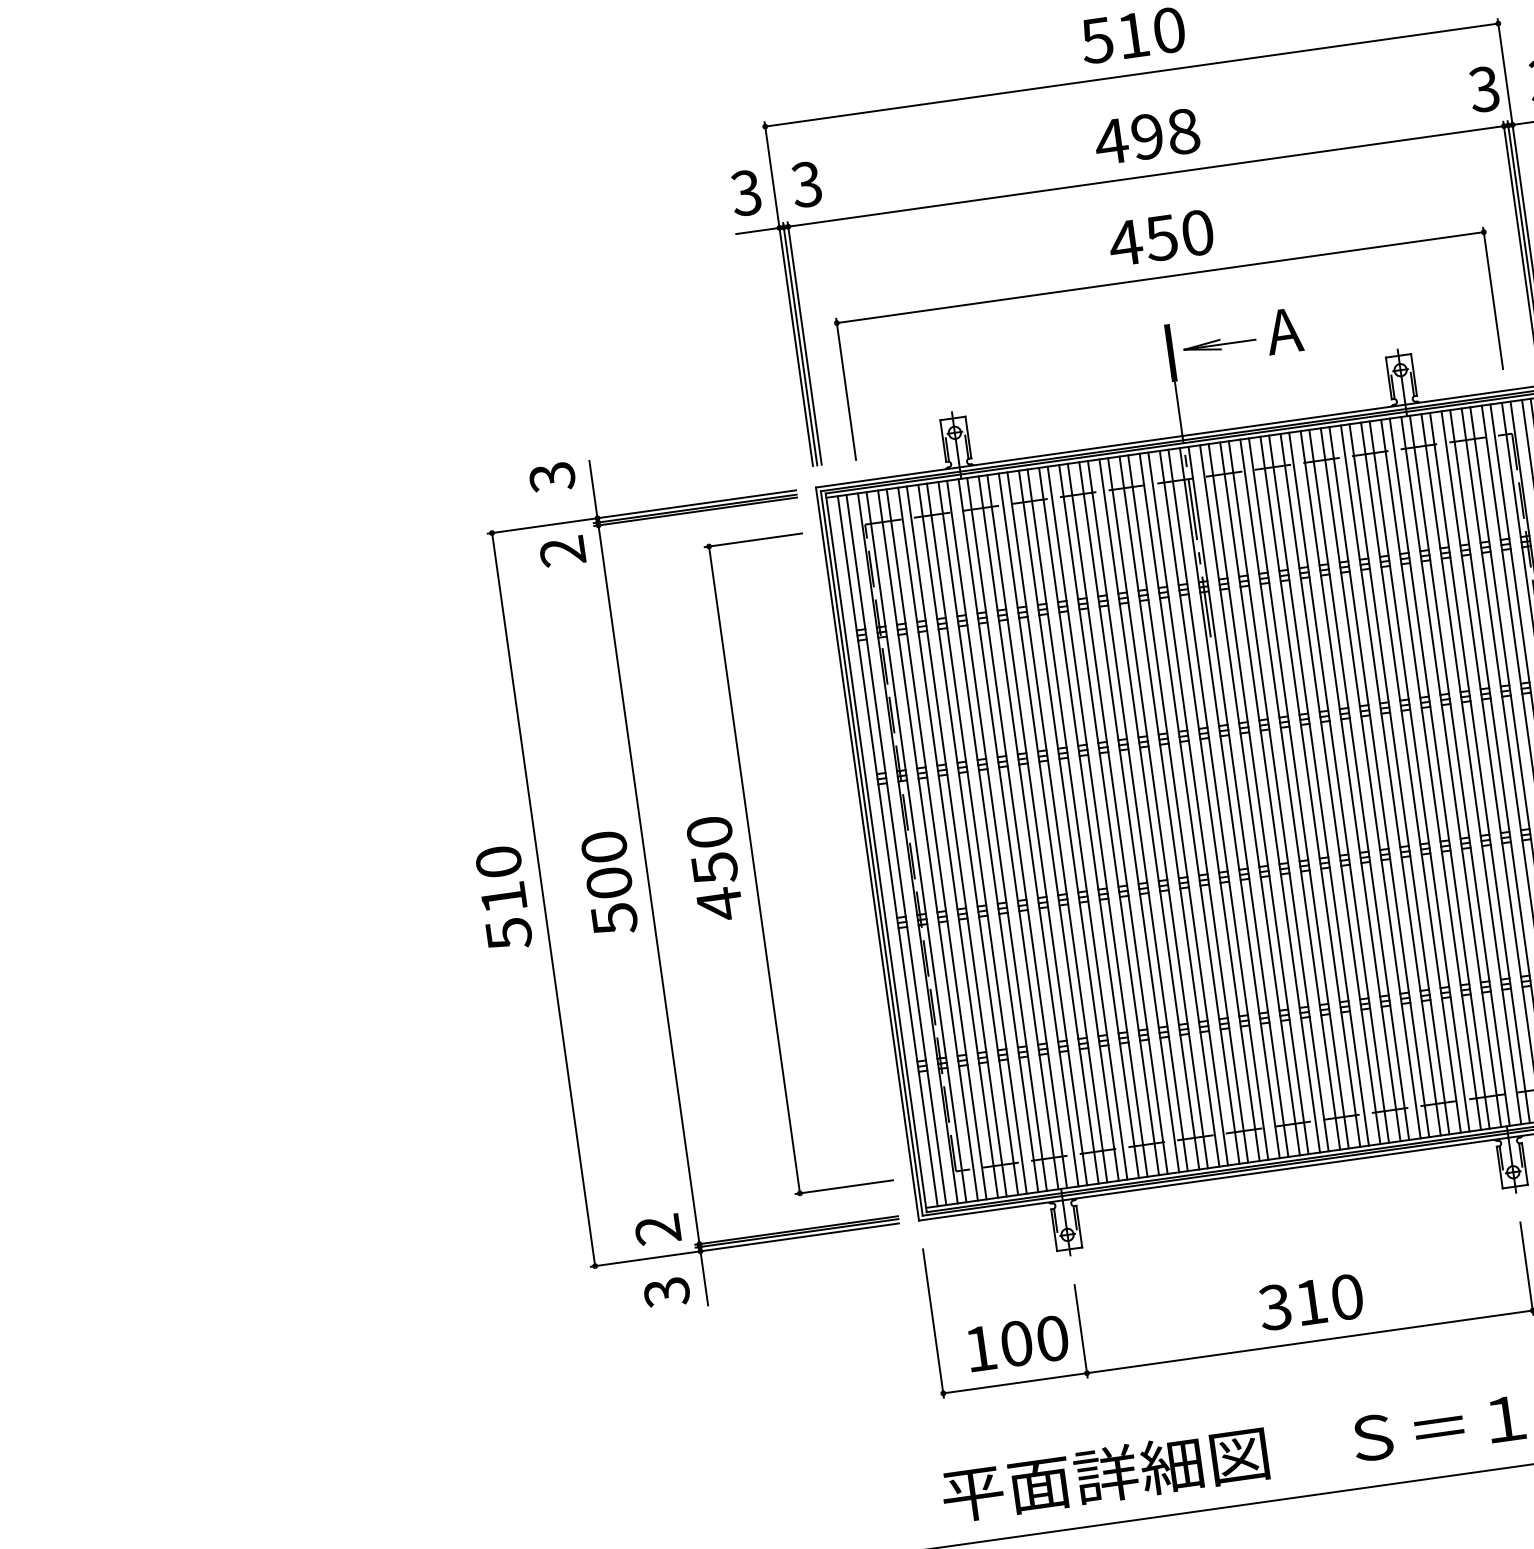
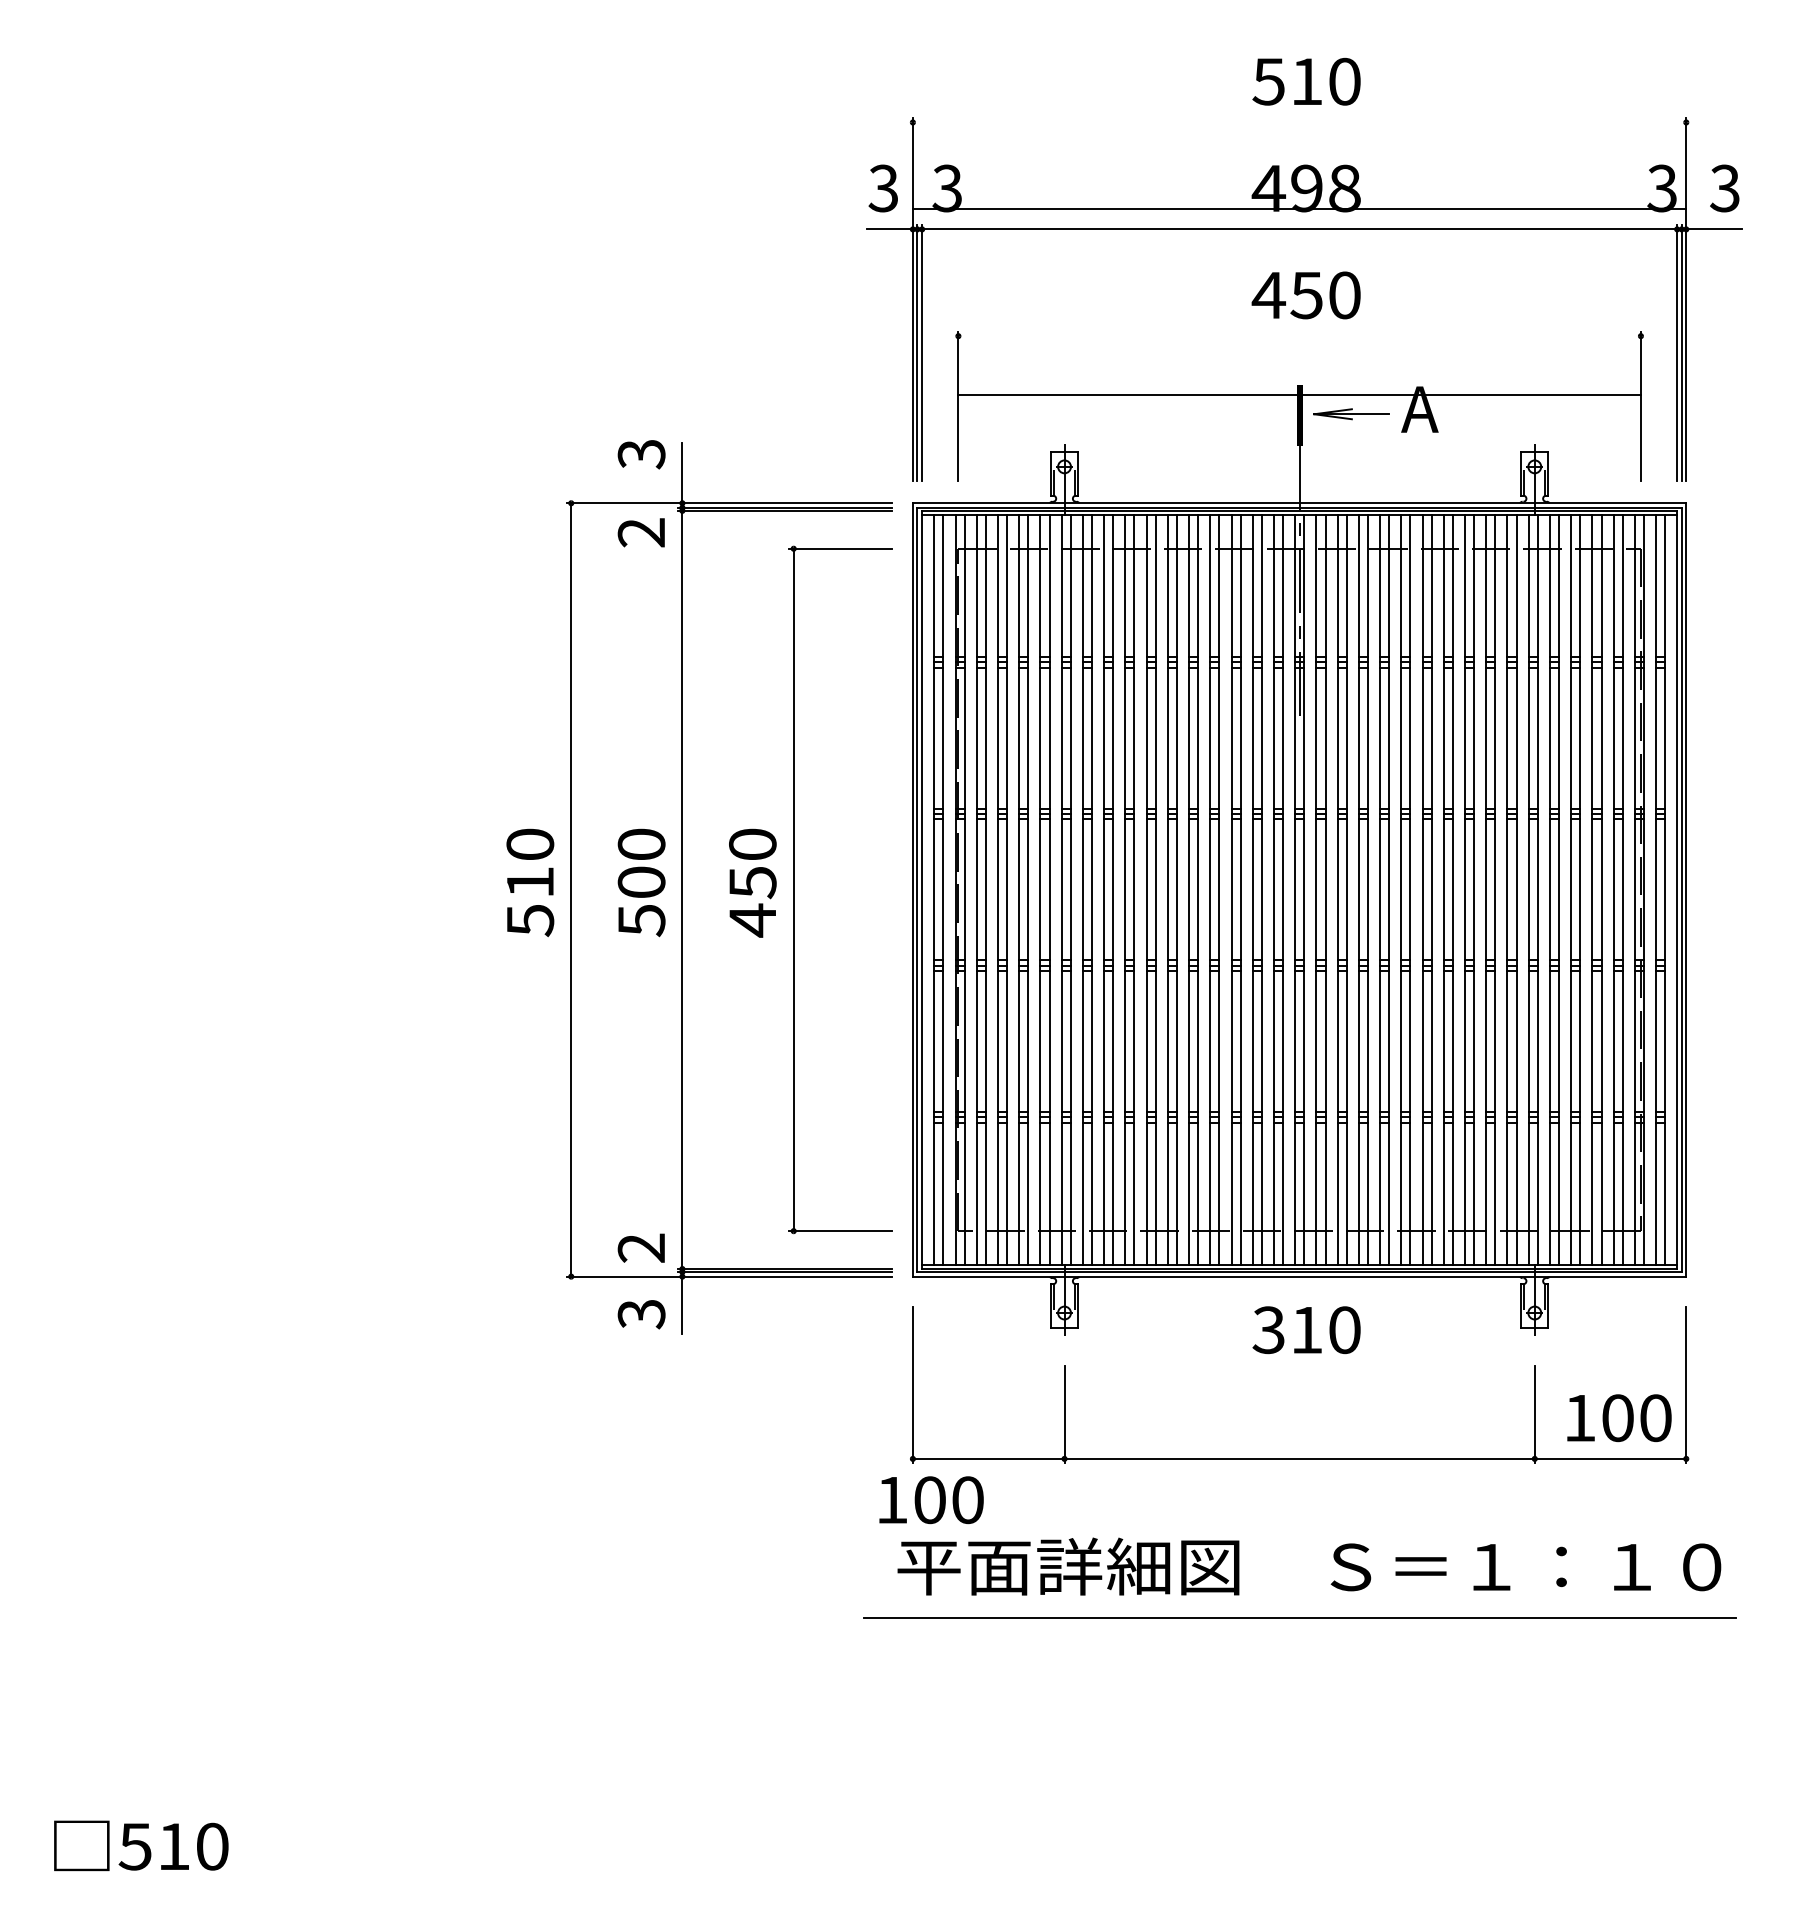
line: (1131, 75) -> (1299, 209), moved
line: (1160, 277) -> (1299, 395), moved
text: (1310, 1302) -> (1306, 1330), moved
text: (1018, 1343) -> (931, 1500), moved

